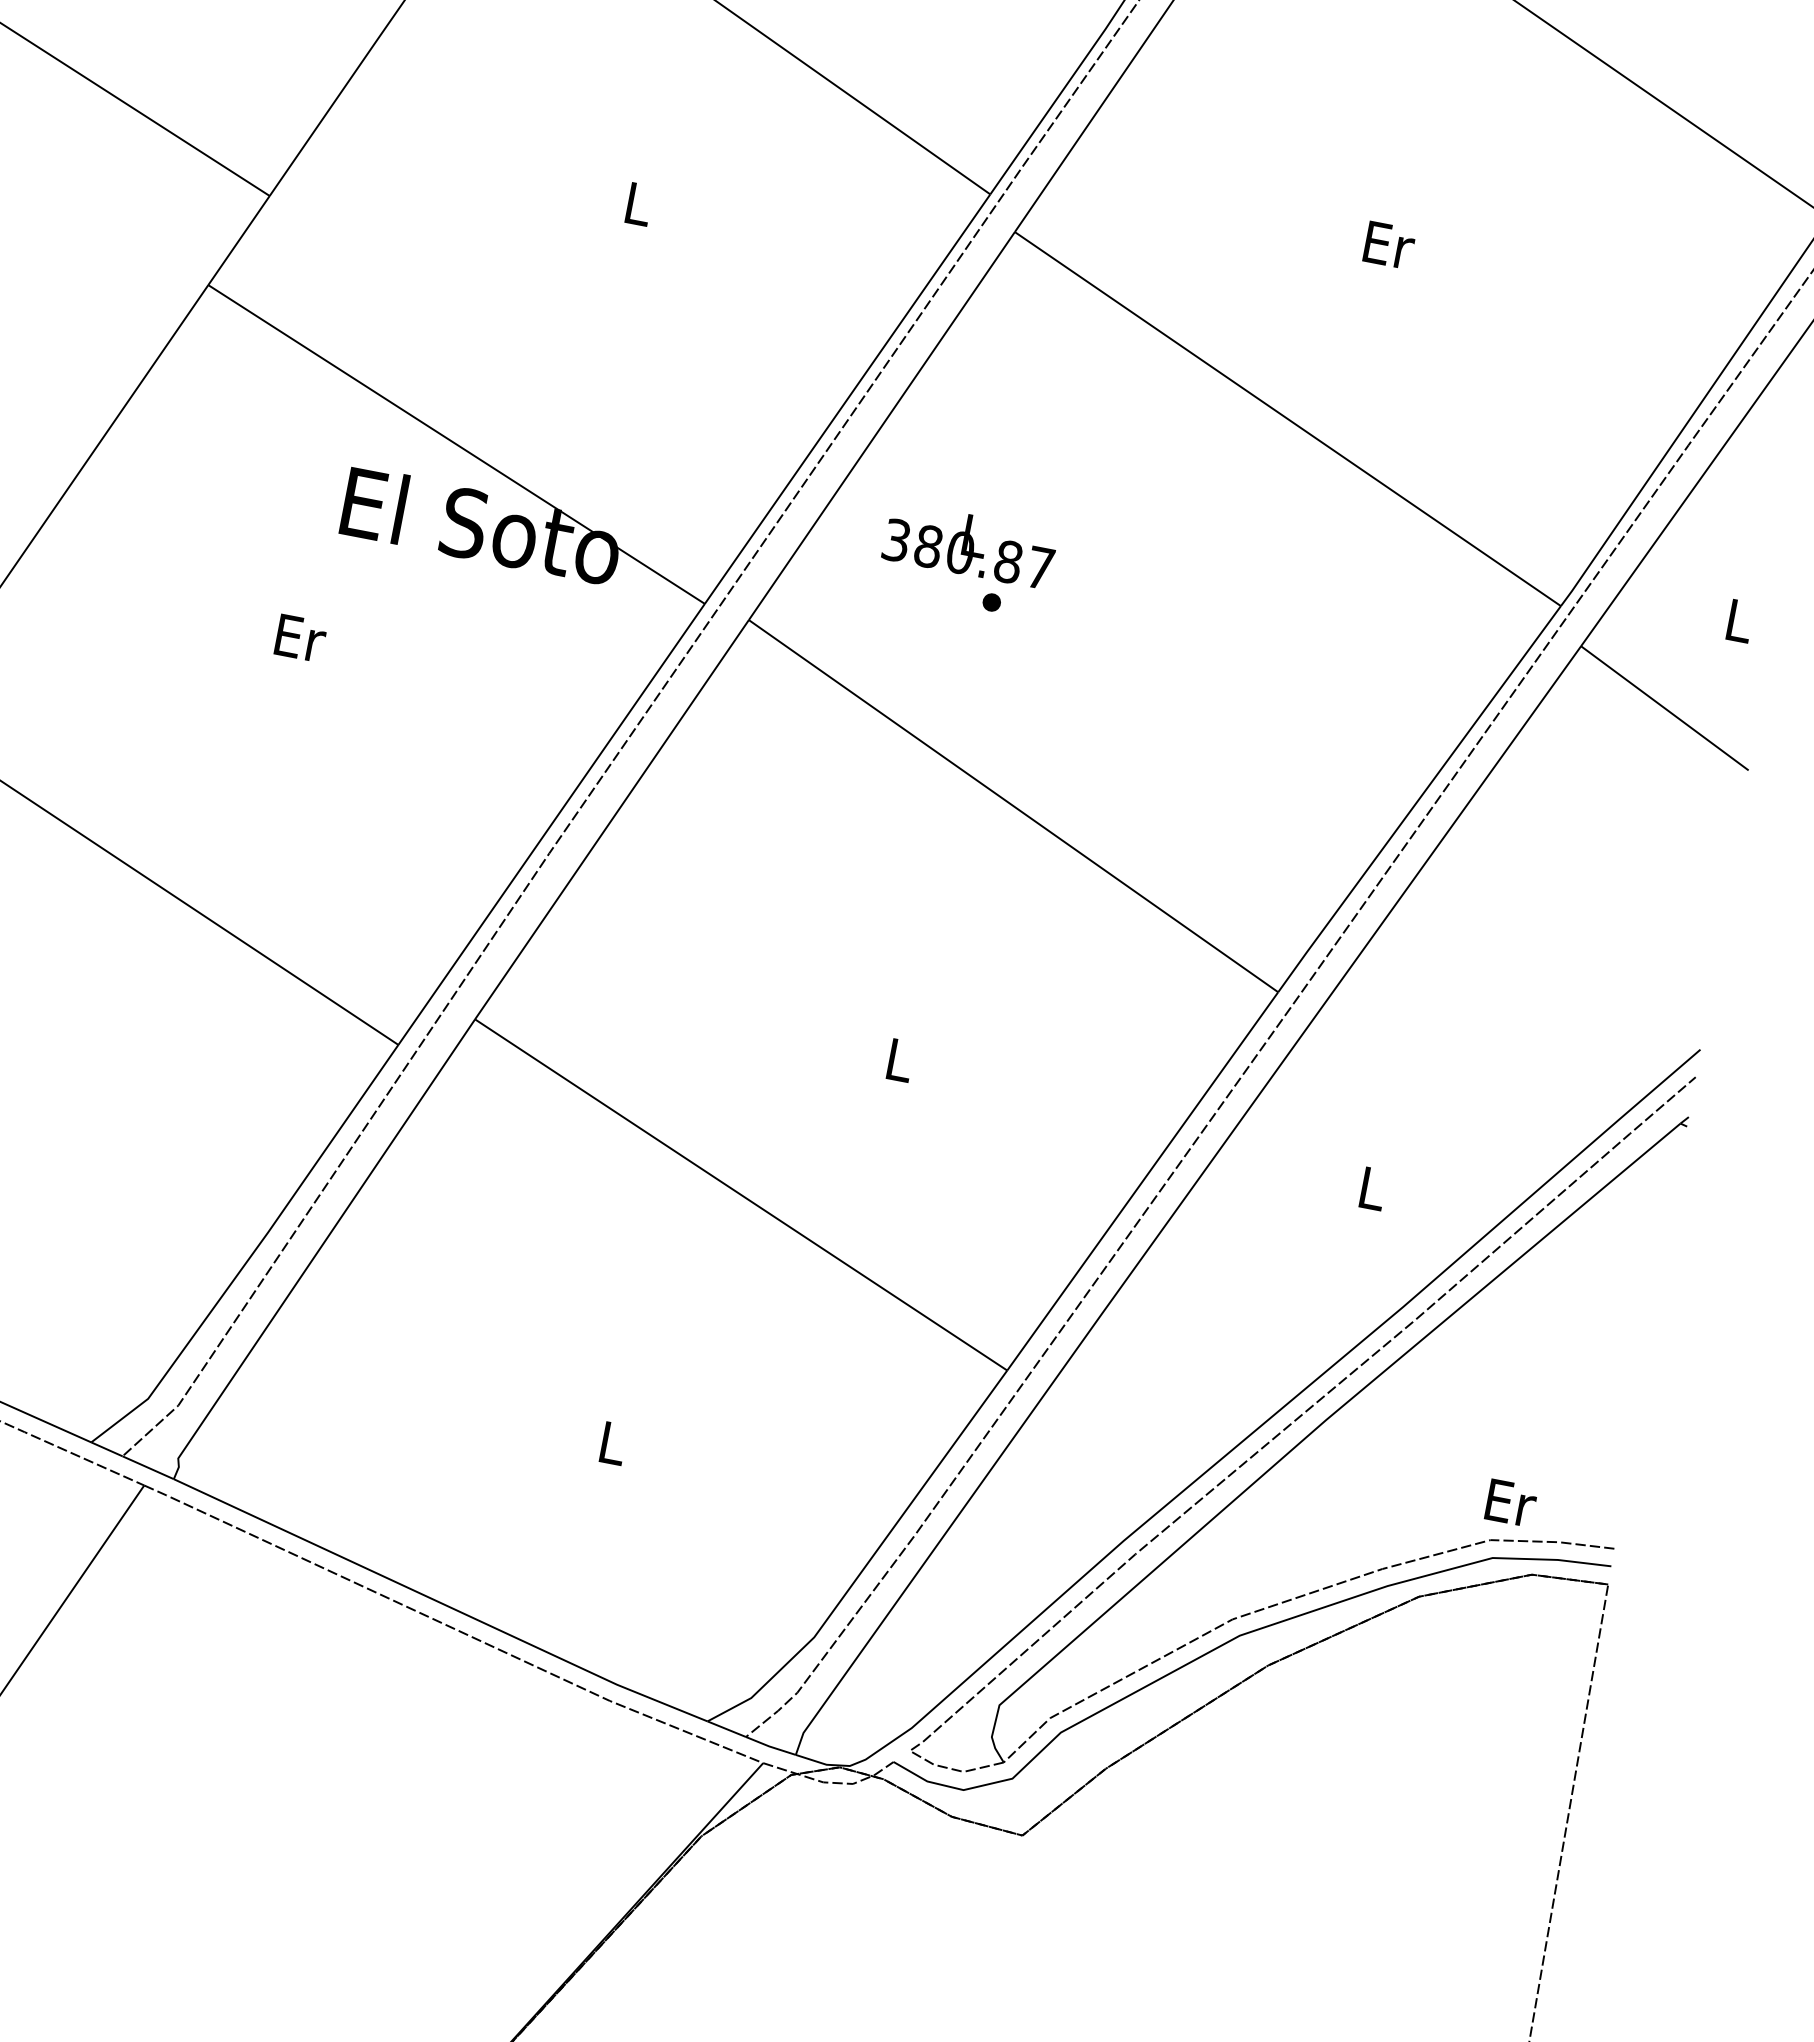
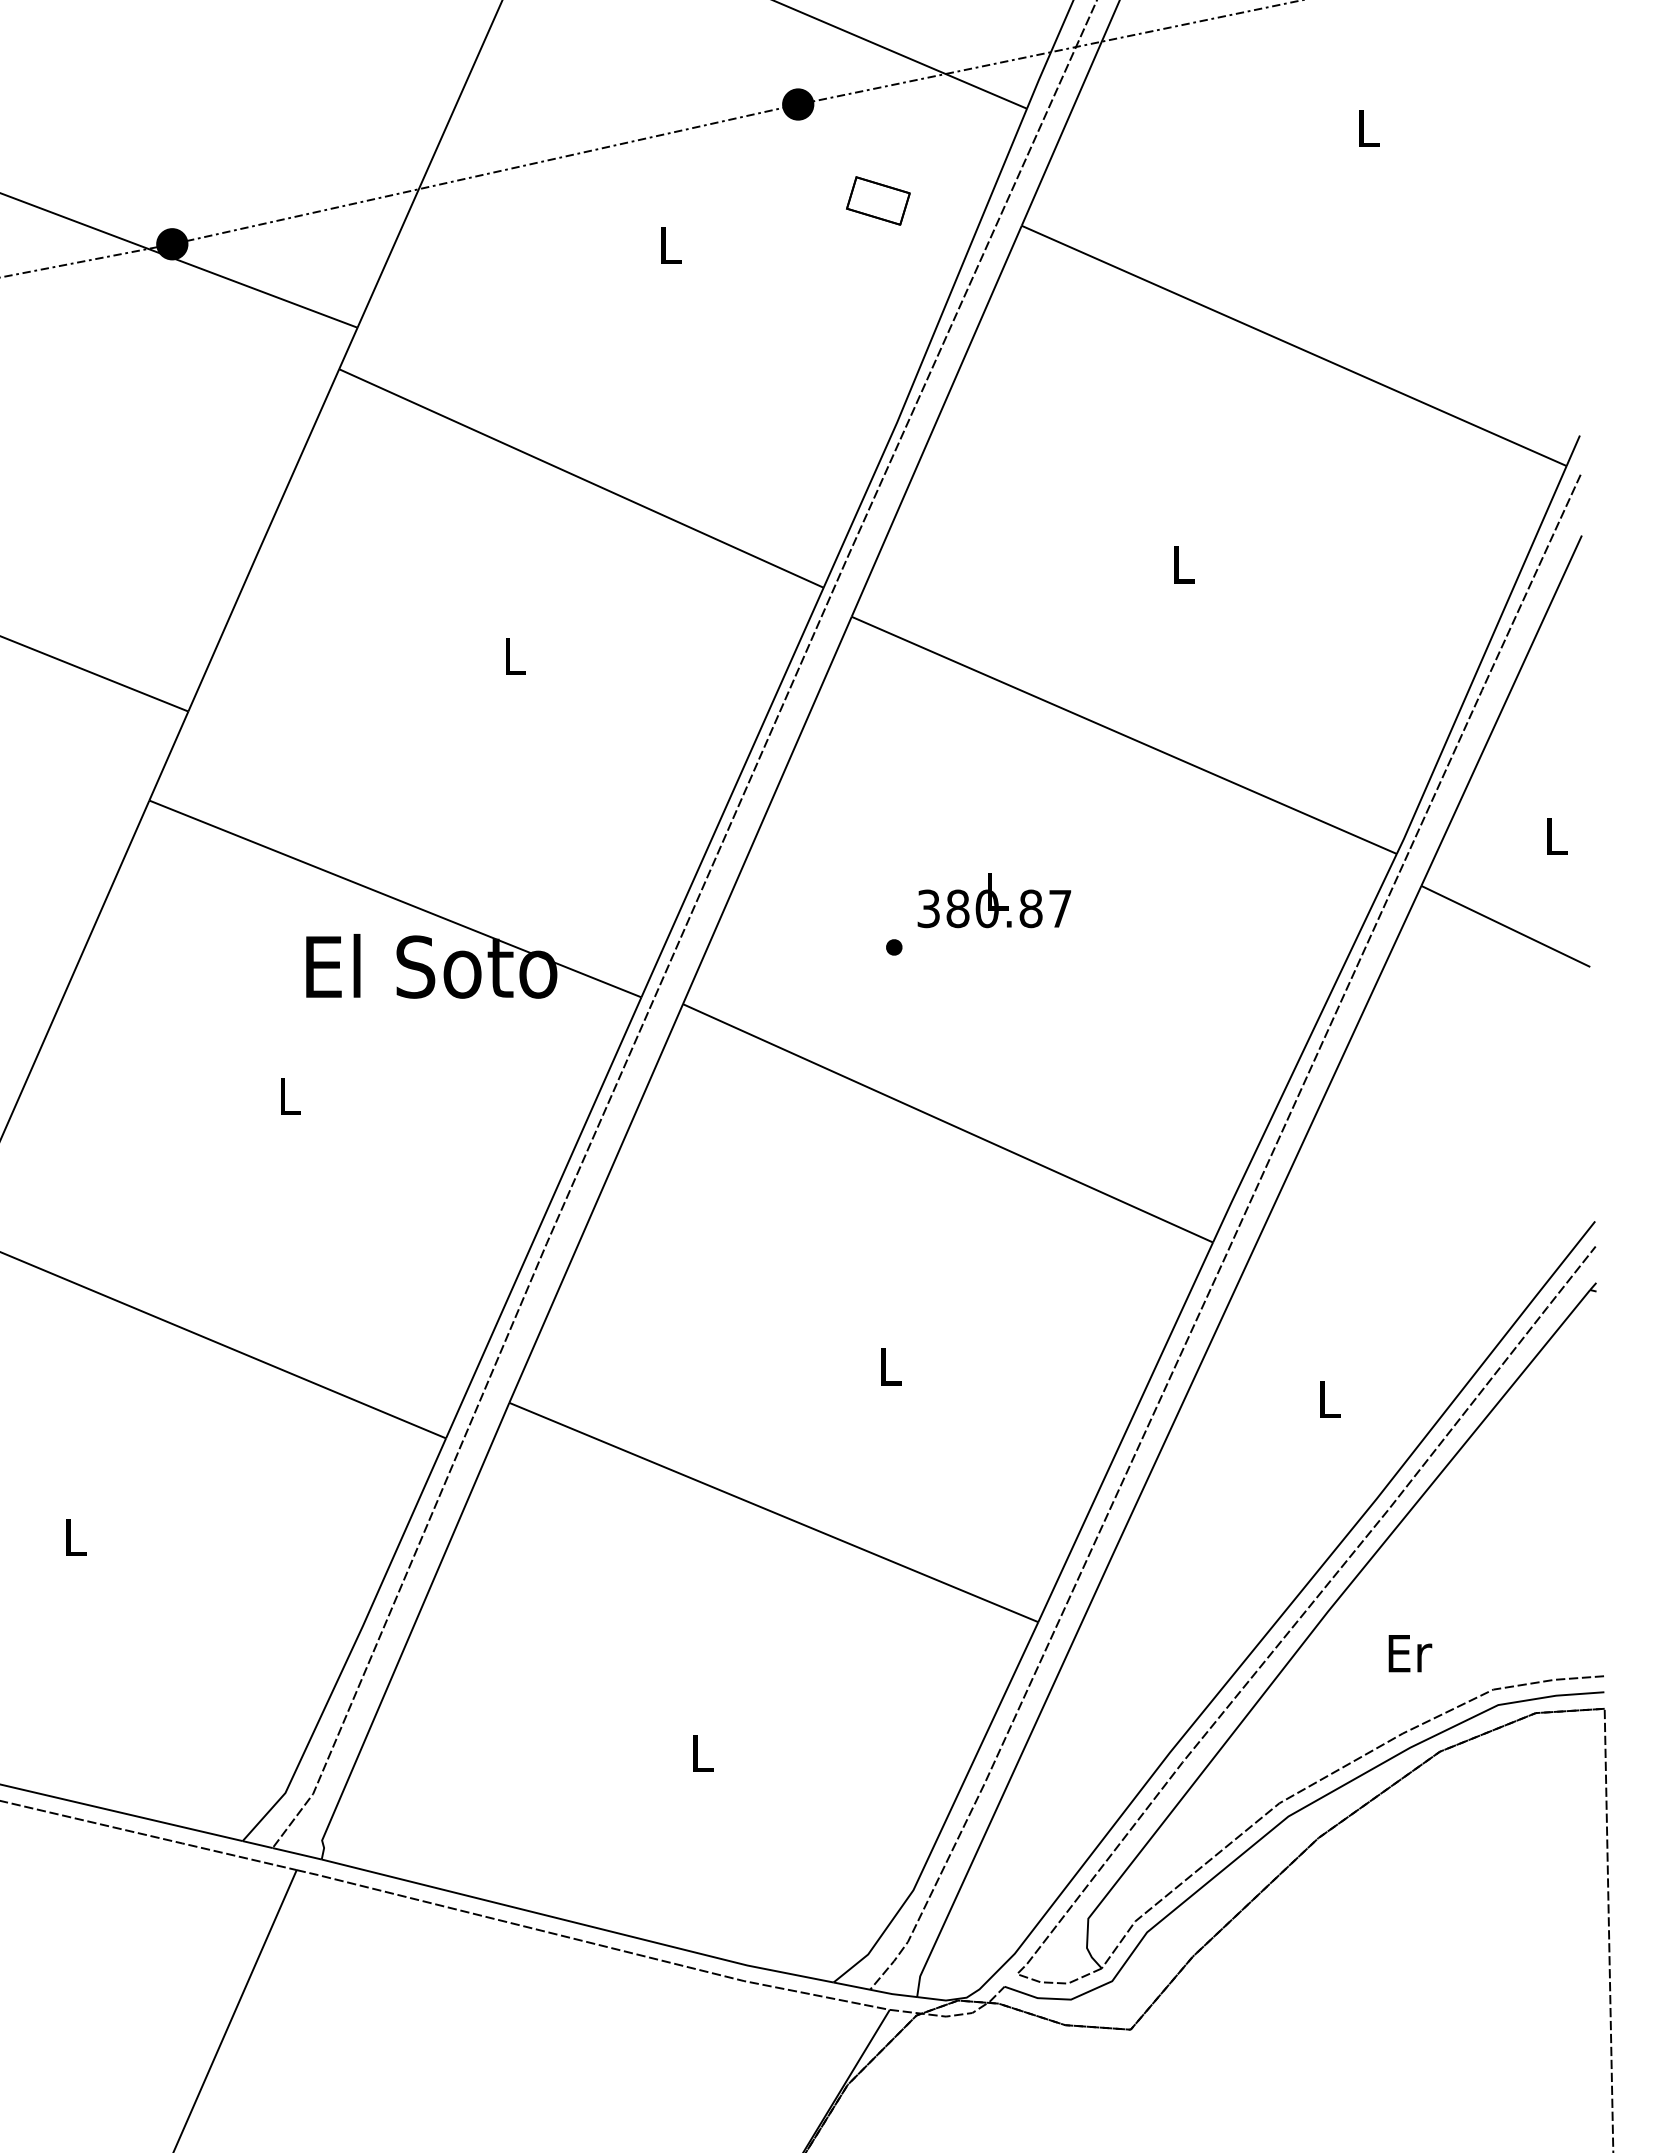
text: (1389, 244) -> (1184, 564), Er -> L
text: (970, 545) -> (994, 900), moved
text: (300, 637) -> (290, 1095), Er -> L
text: (1511, 1503) -> (1410, 1653), moved

